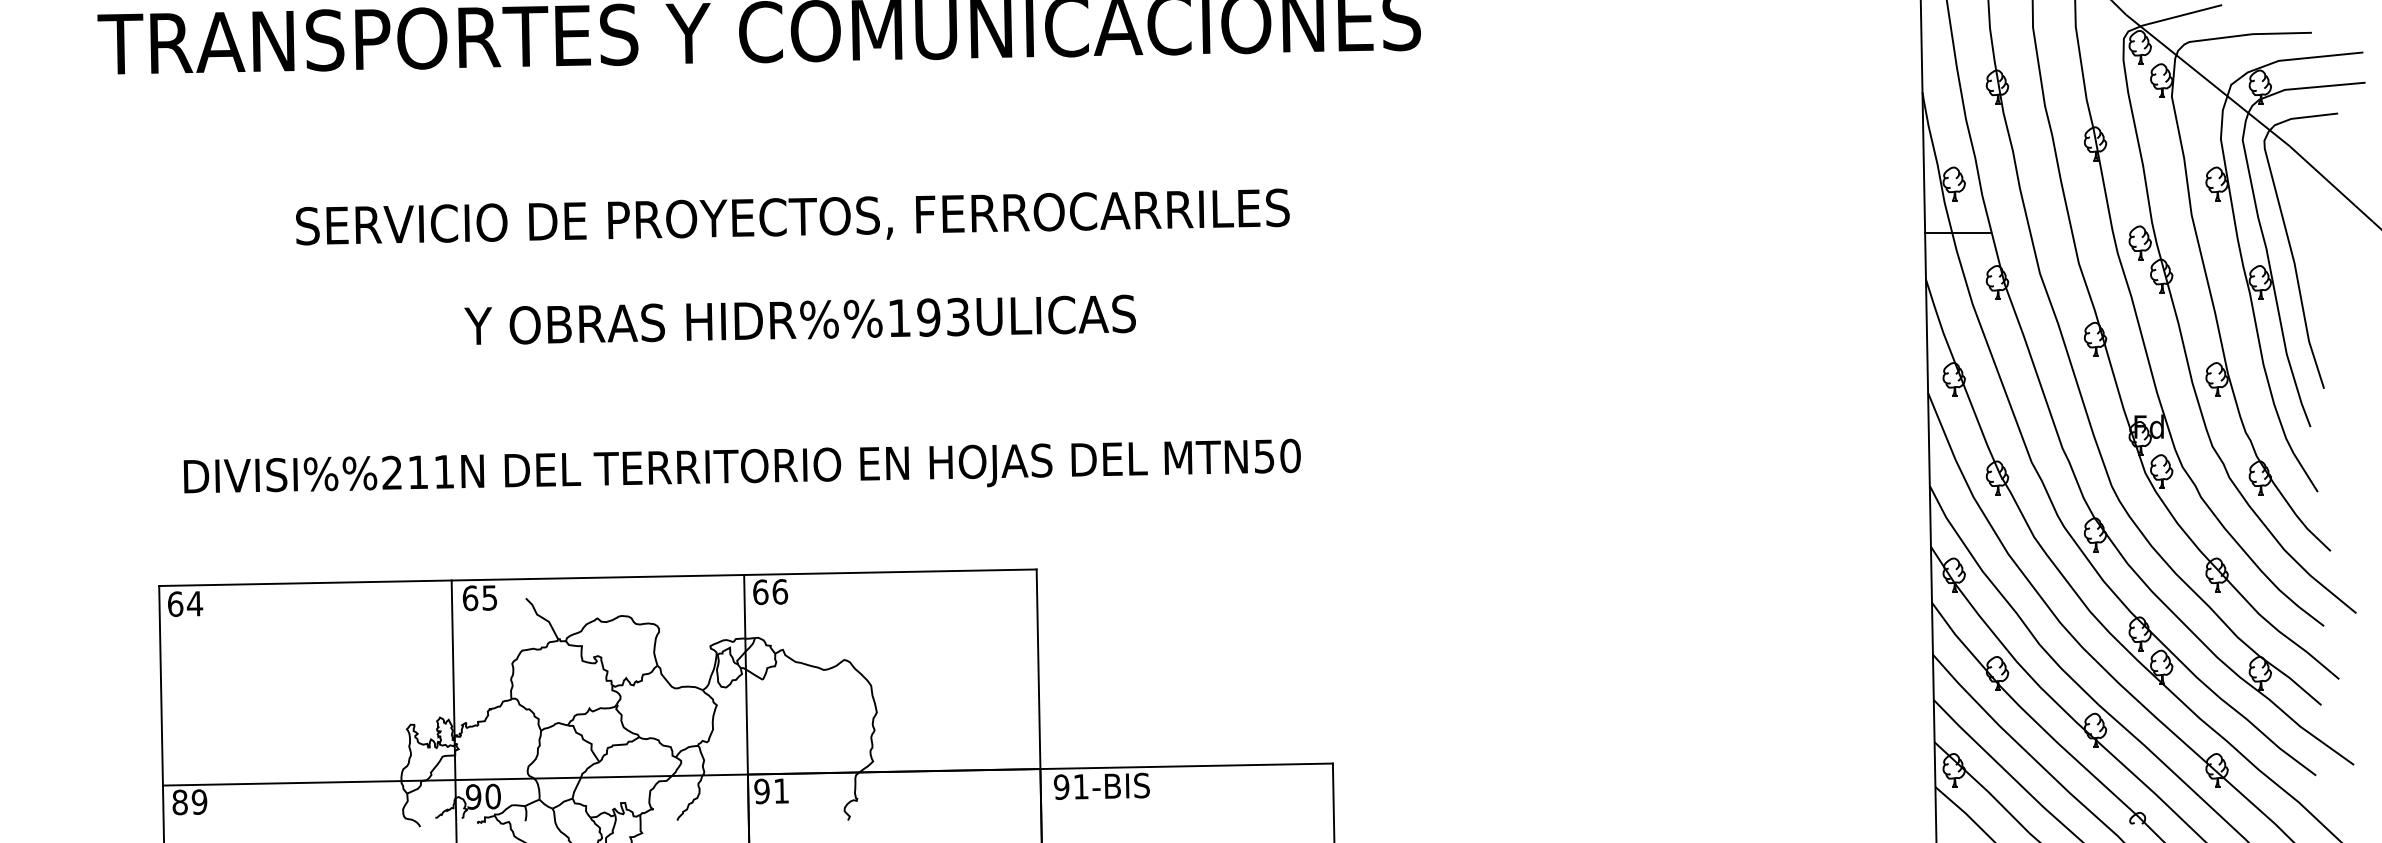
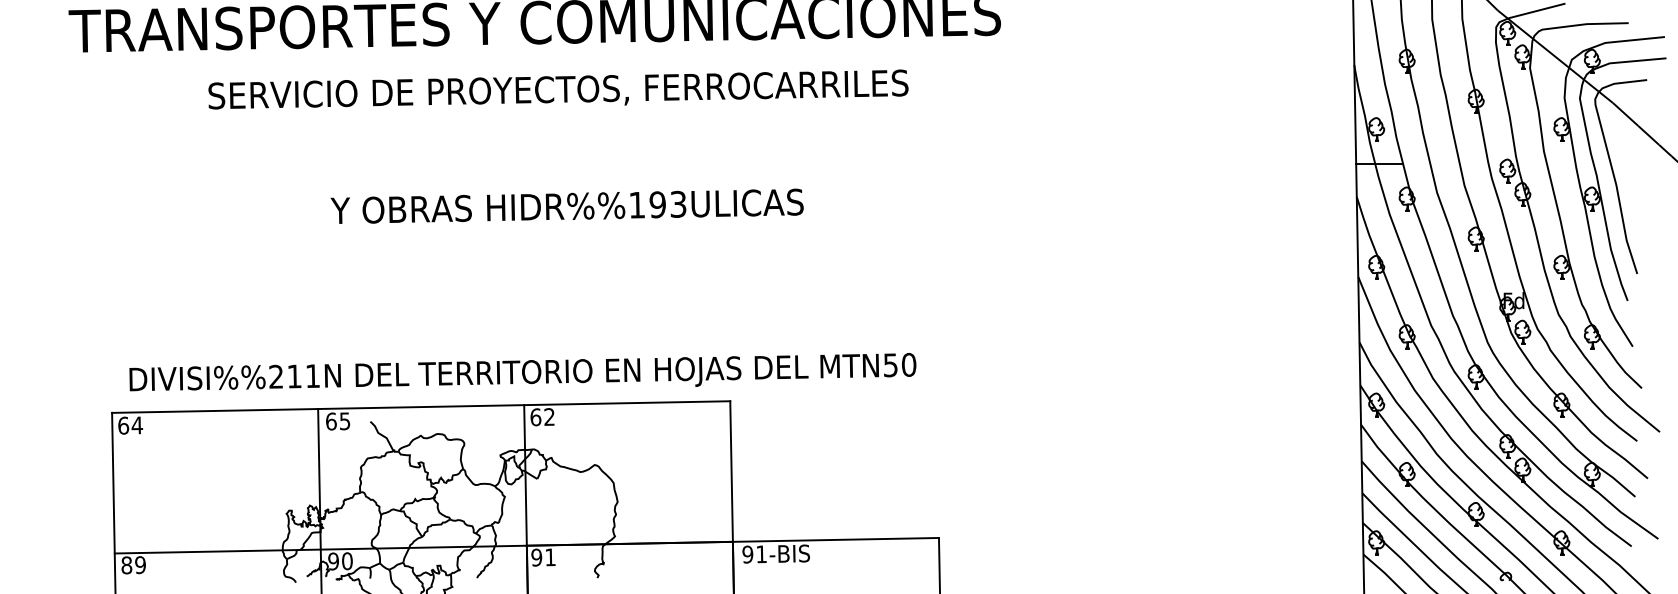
text: (792, 216) -> (558, 89), moved
text: (799, 319) -> (566, 206), moved
text: (741, 465) -> (522, 371), moved
text: (780, 591) -> (549, 416), 66 -> 62

